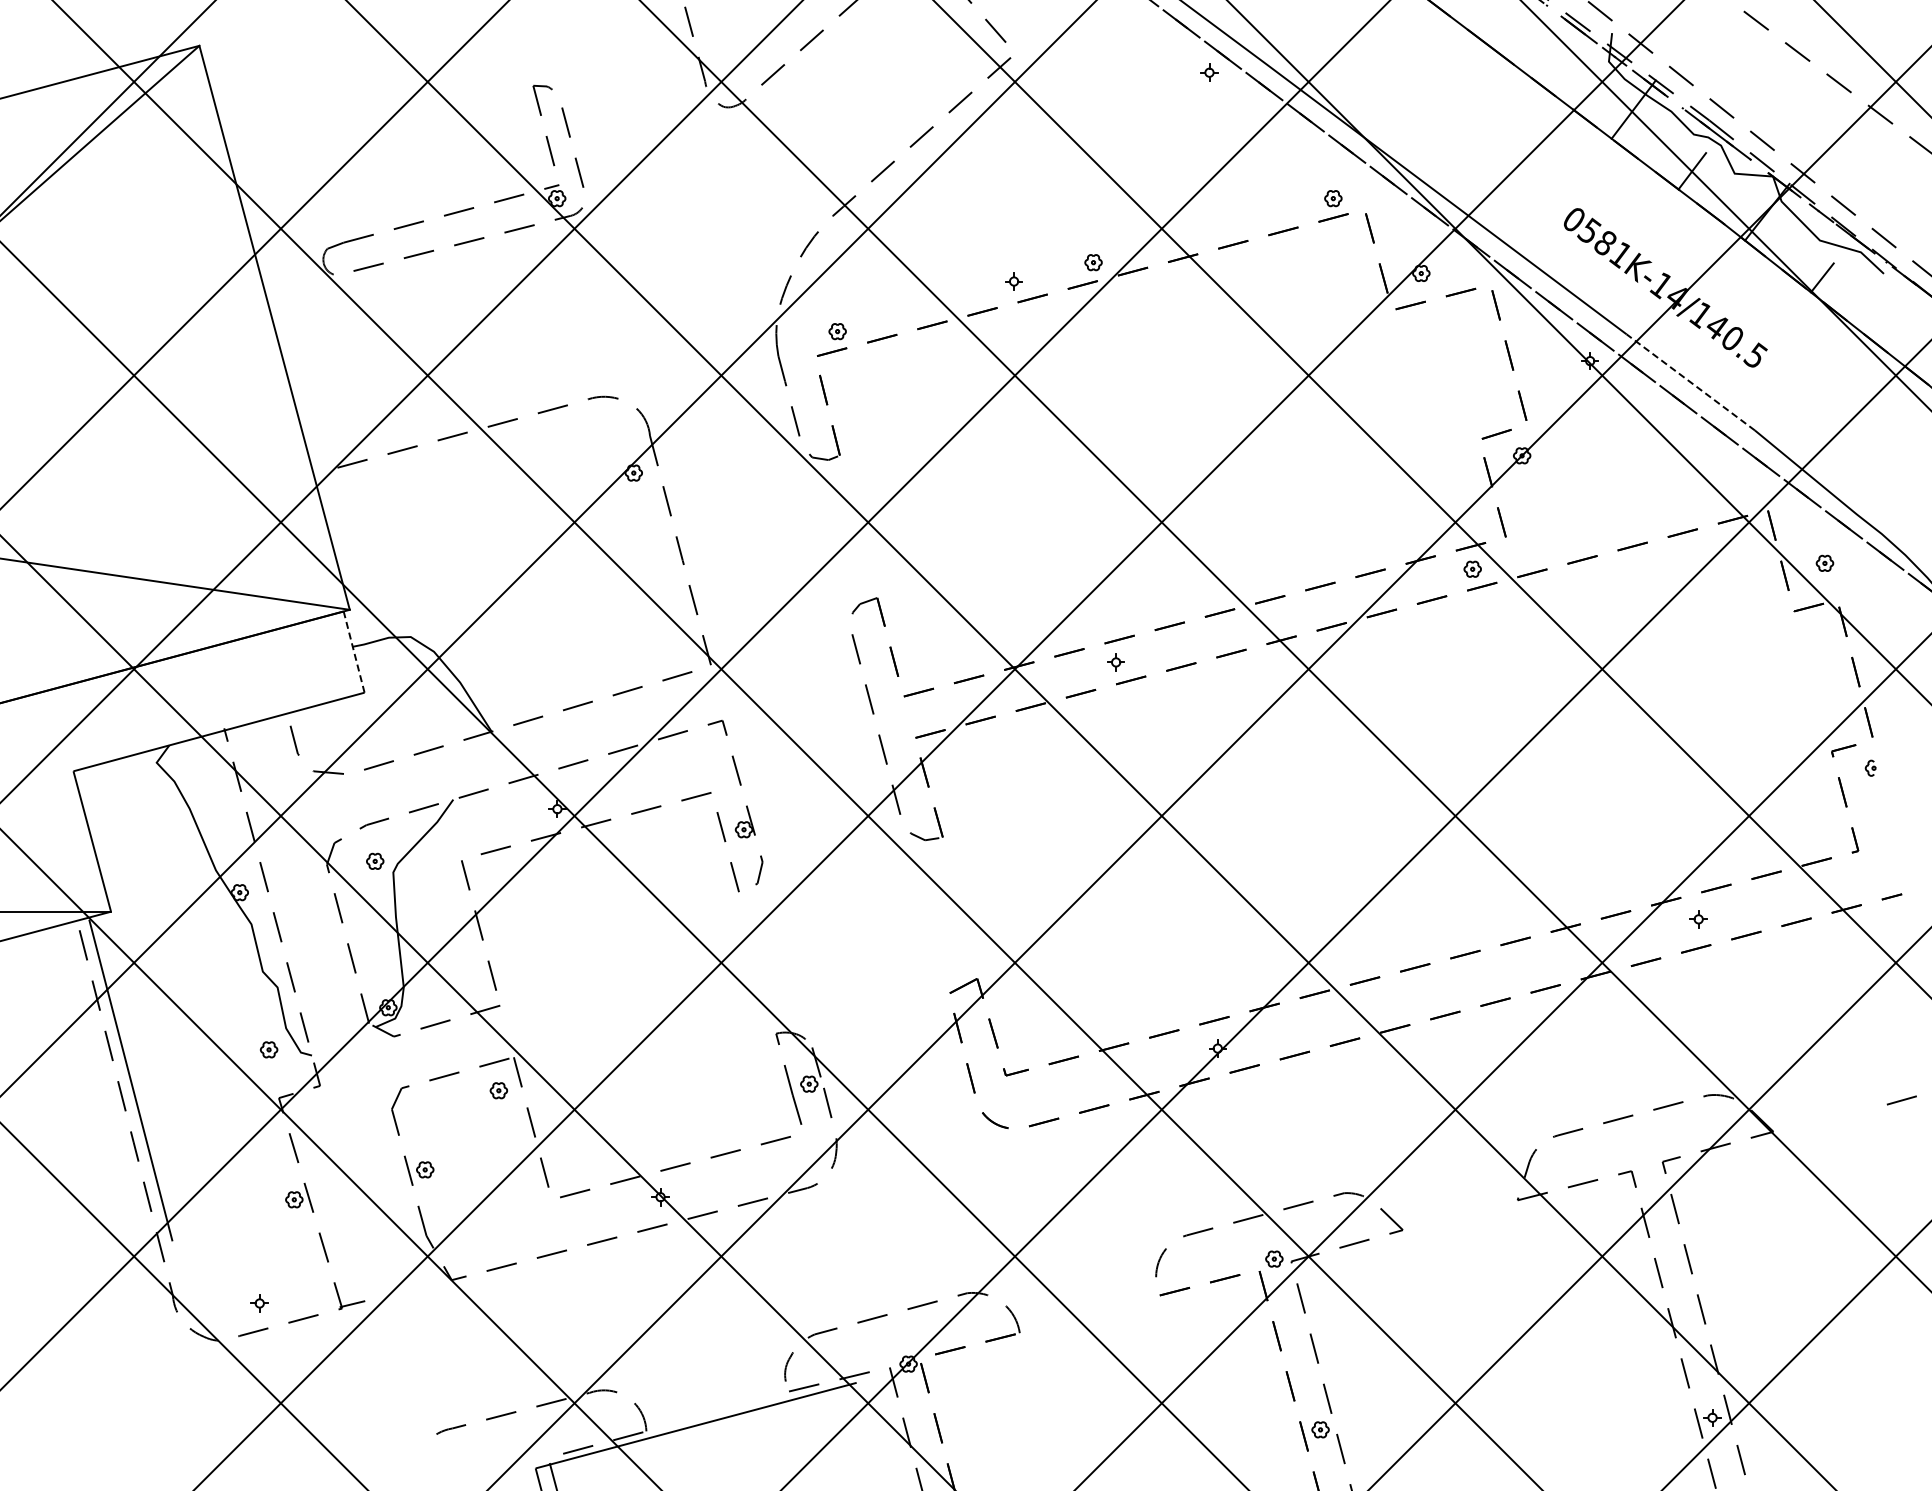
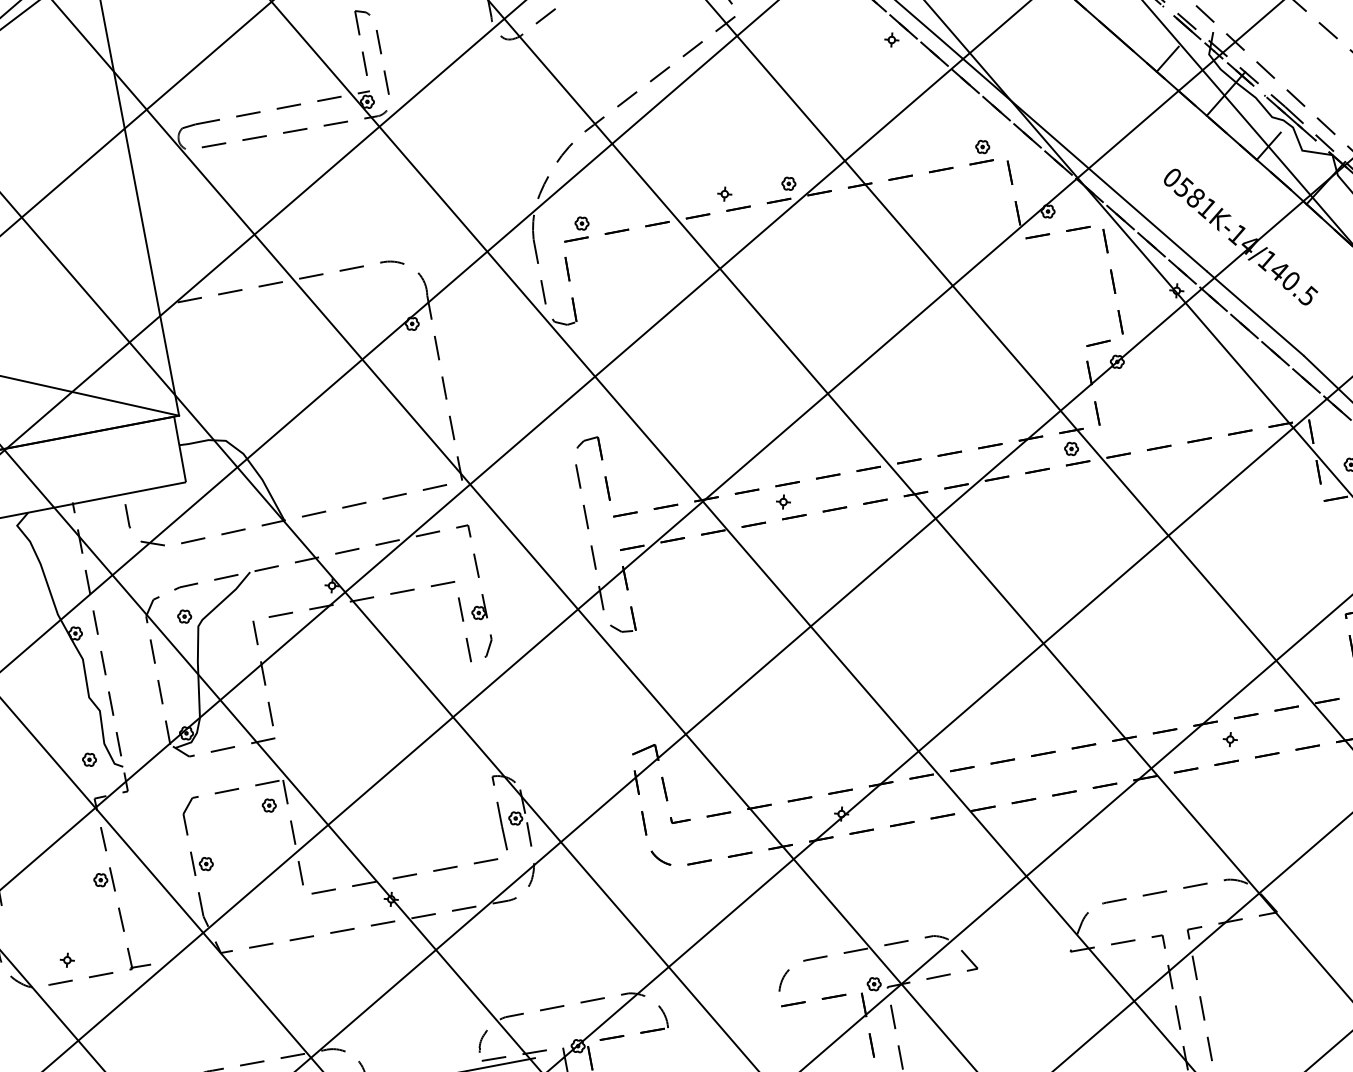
line: (1557, 71) -> (1167, 59), added
line: (1690, 382) -> (1255, 313), dashed -> solid
line: (354, 652) -> (180, 449), dashed -> solid

